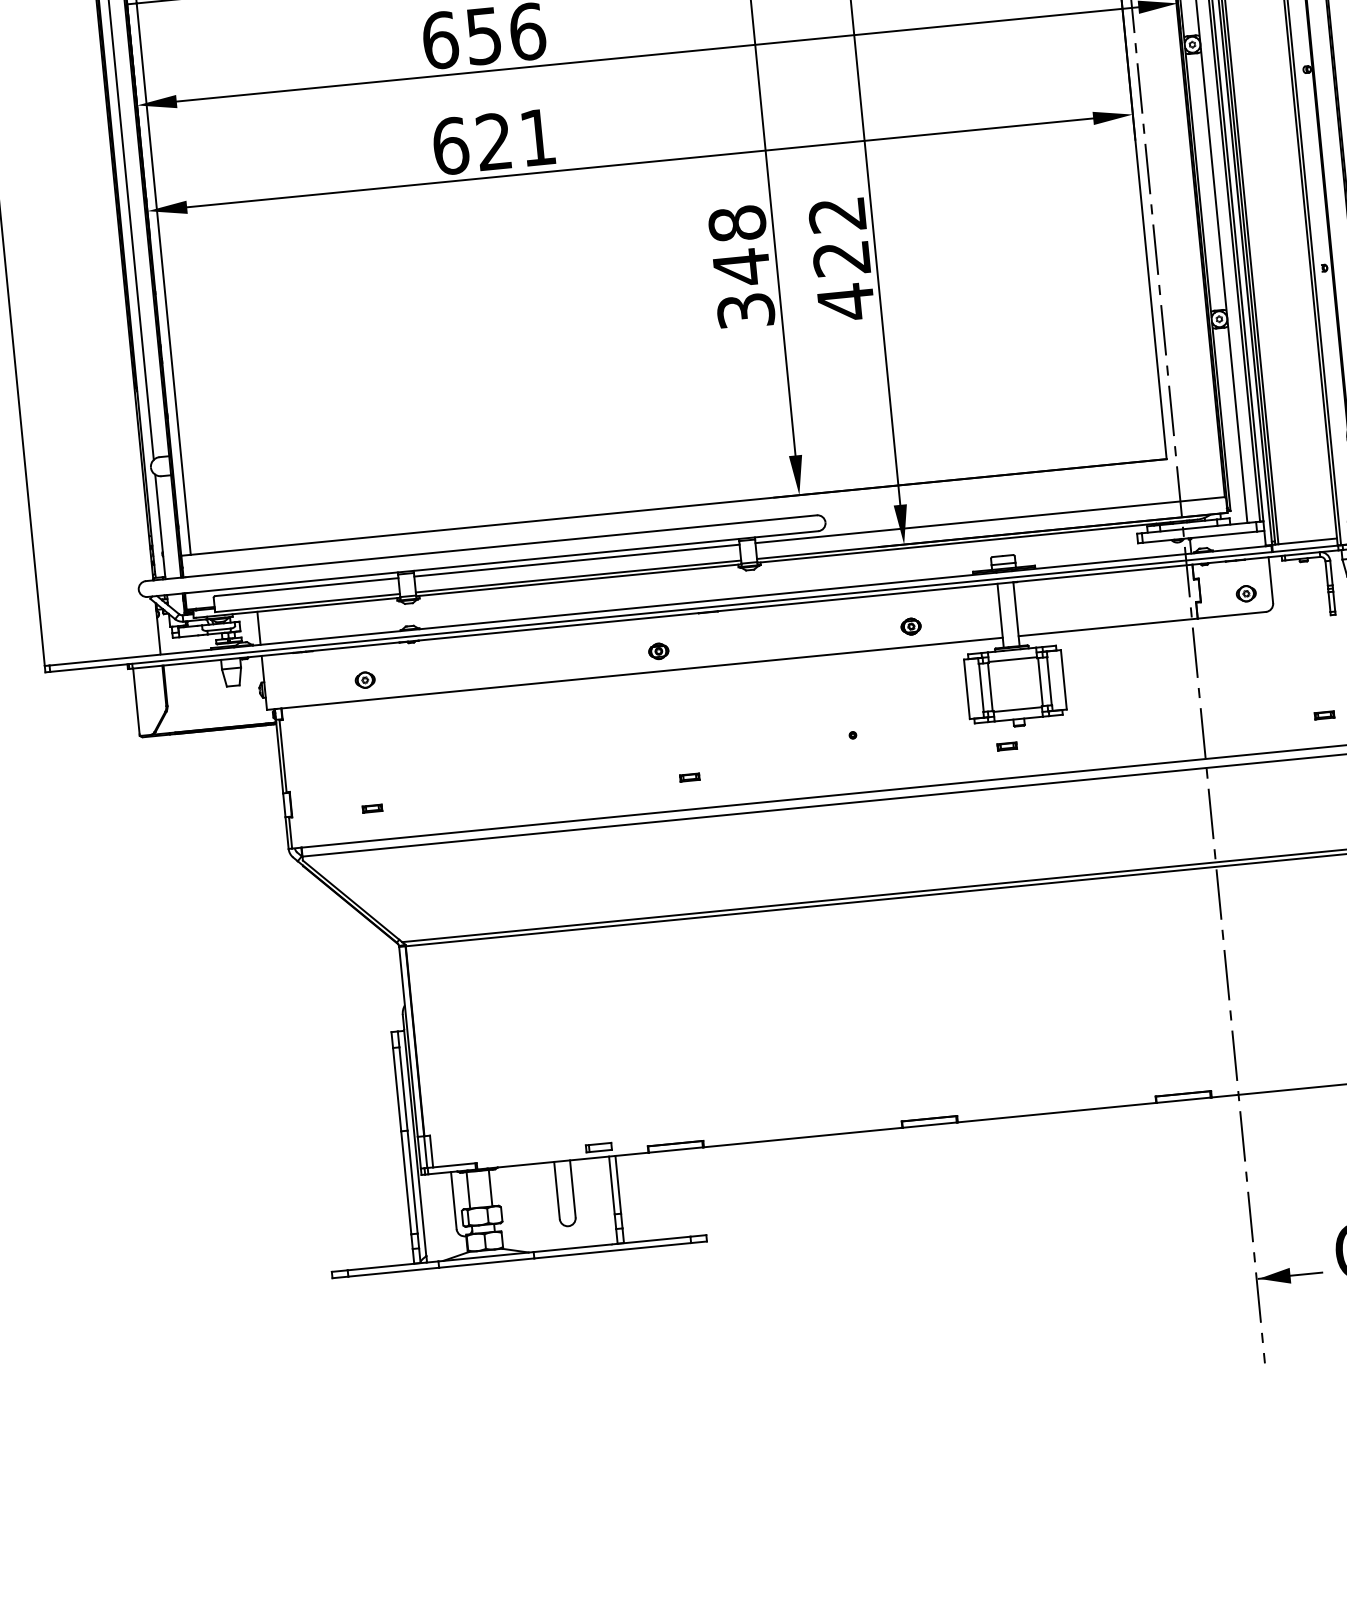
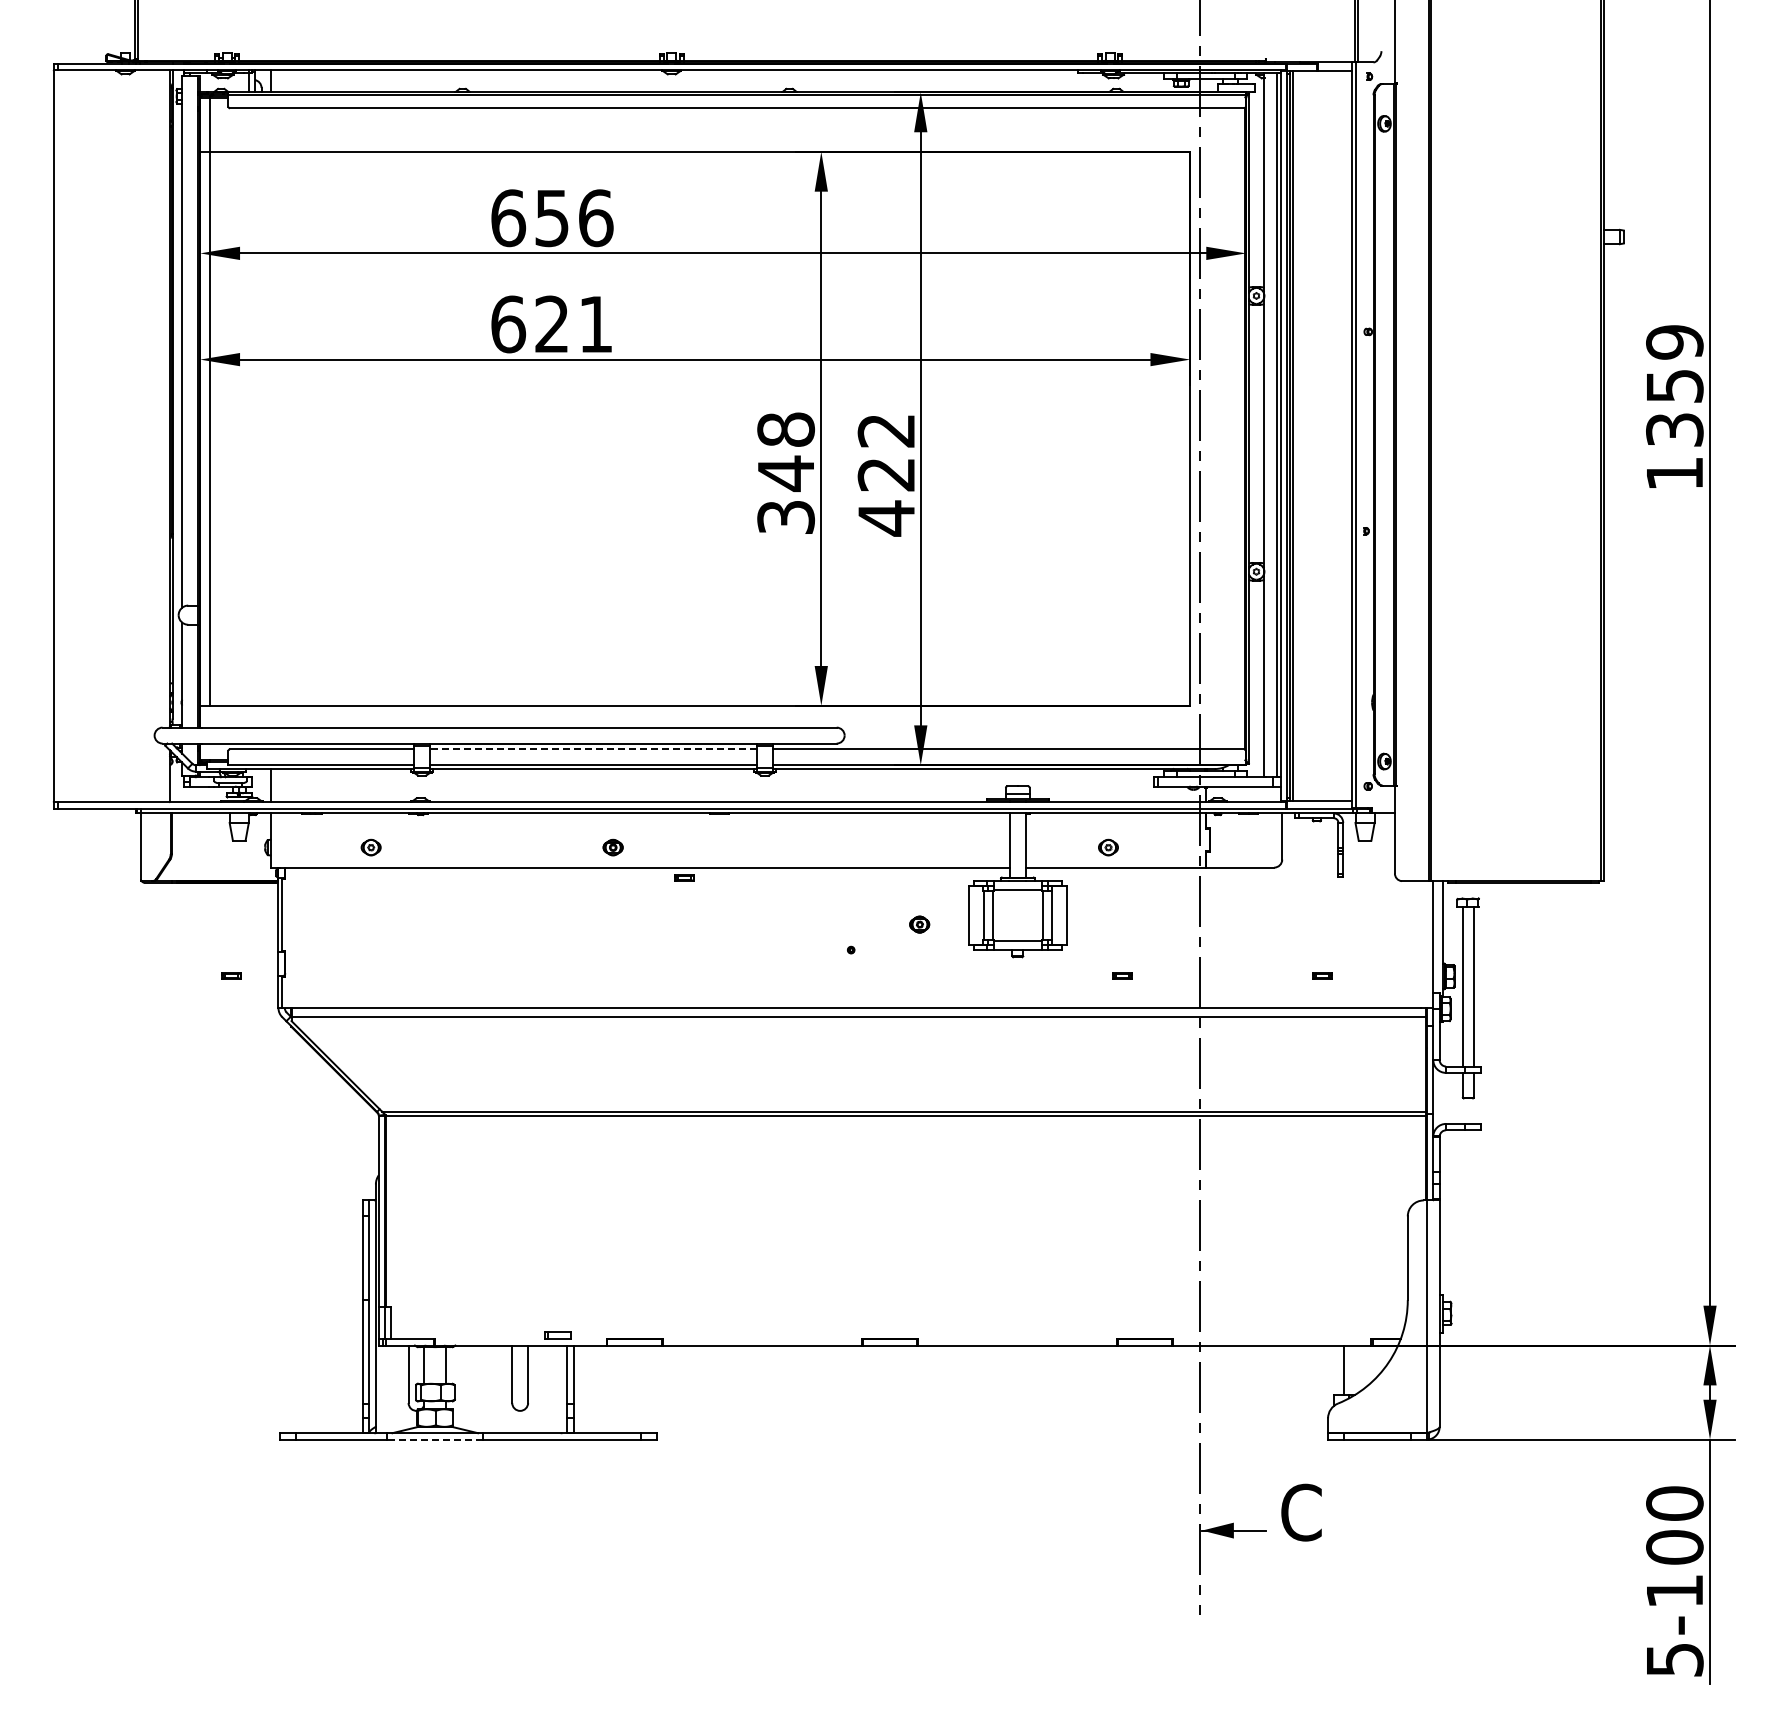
line: (576, 560) -> (593, 749), solid -> dashed
part: (1246, 593) -> (1108, 847), moved
part: (910, 626) -> (919, 924), moved
part: (658, 651) -> (612, 847), moved
part: (1007, 745) -> (1122, 975), moved
part: (689, 776) -> (684, 877), moved
part: (372, 807) -> (231, 975), moved
line: (487, 1262) -> (435, 1439), solid -> dashed

